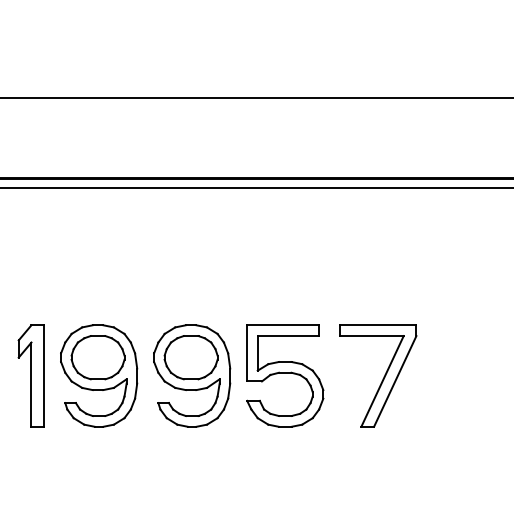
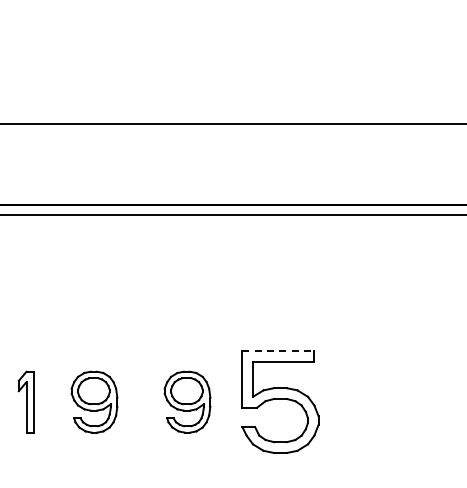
line: (283, 325) -> (278, 351), solid -> dashed
part: (30, 375) -> (25, 401), size x0.6
part: (99, 375) -> (94, 401), size x0.6
part: (192, 375) -> (187, 401), size x0.6
part: (378, 375) -> (373, 401), removed

